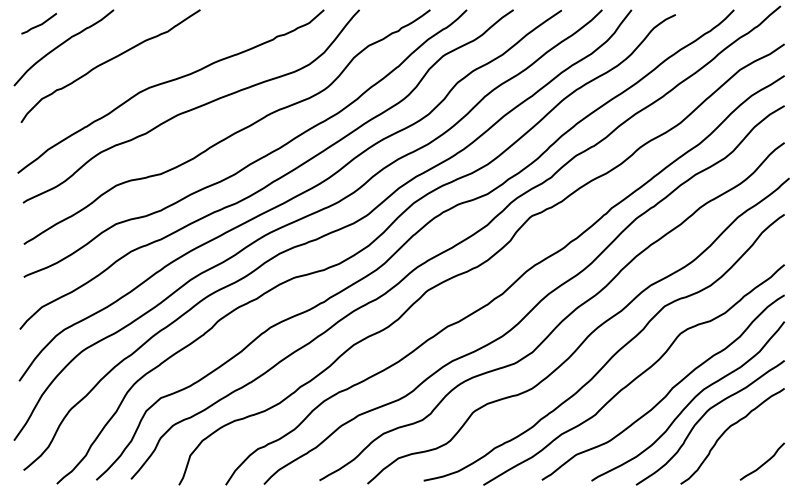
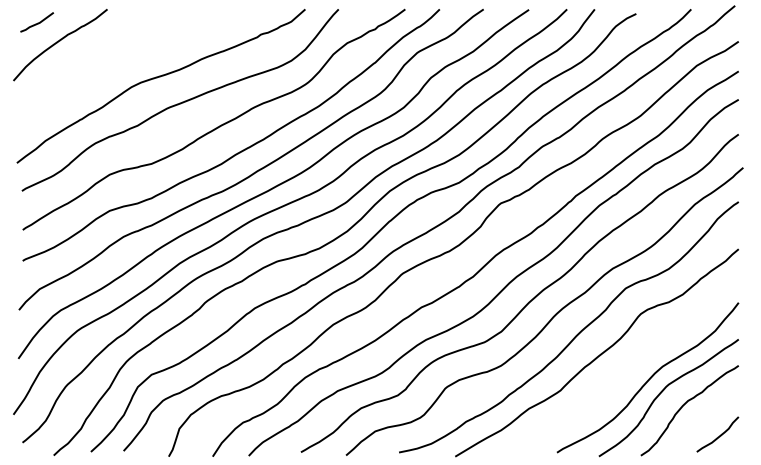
curve: (109, 61) -> (103, 57), removed
curve: (667, 392) -> (628, 369), removed

